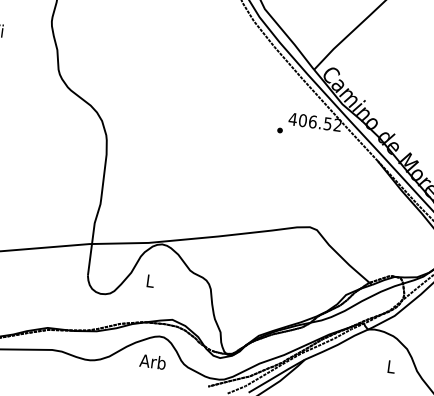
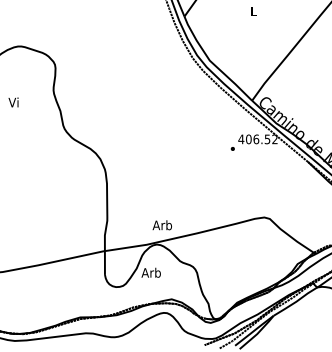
text: (148, 280) -> (150, 272), L -> Arb
text: (151, 361) -> (161, 225), moved

